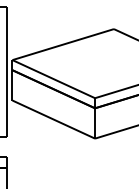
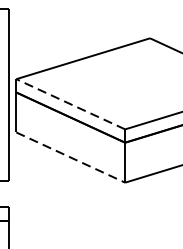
line: (53, 78) -> (70, 103), solid -> dashed
line: (54, 119) -> (71, 157), solid -> dashed

